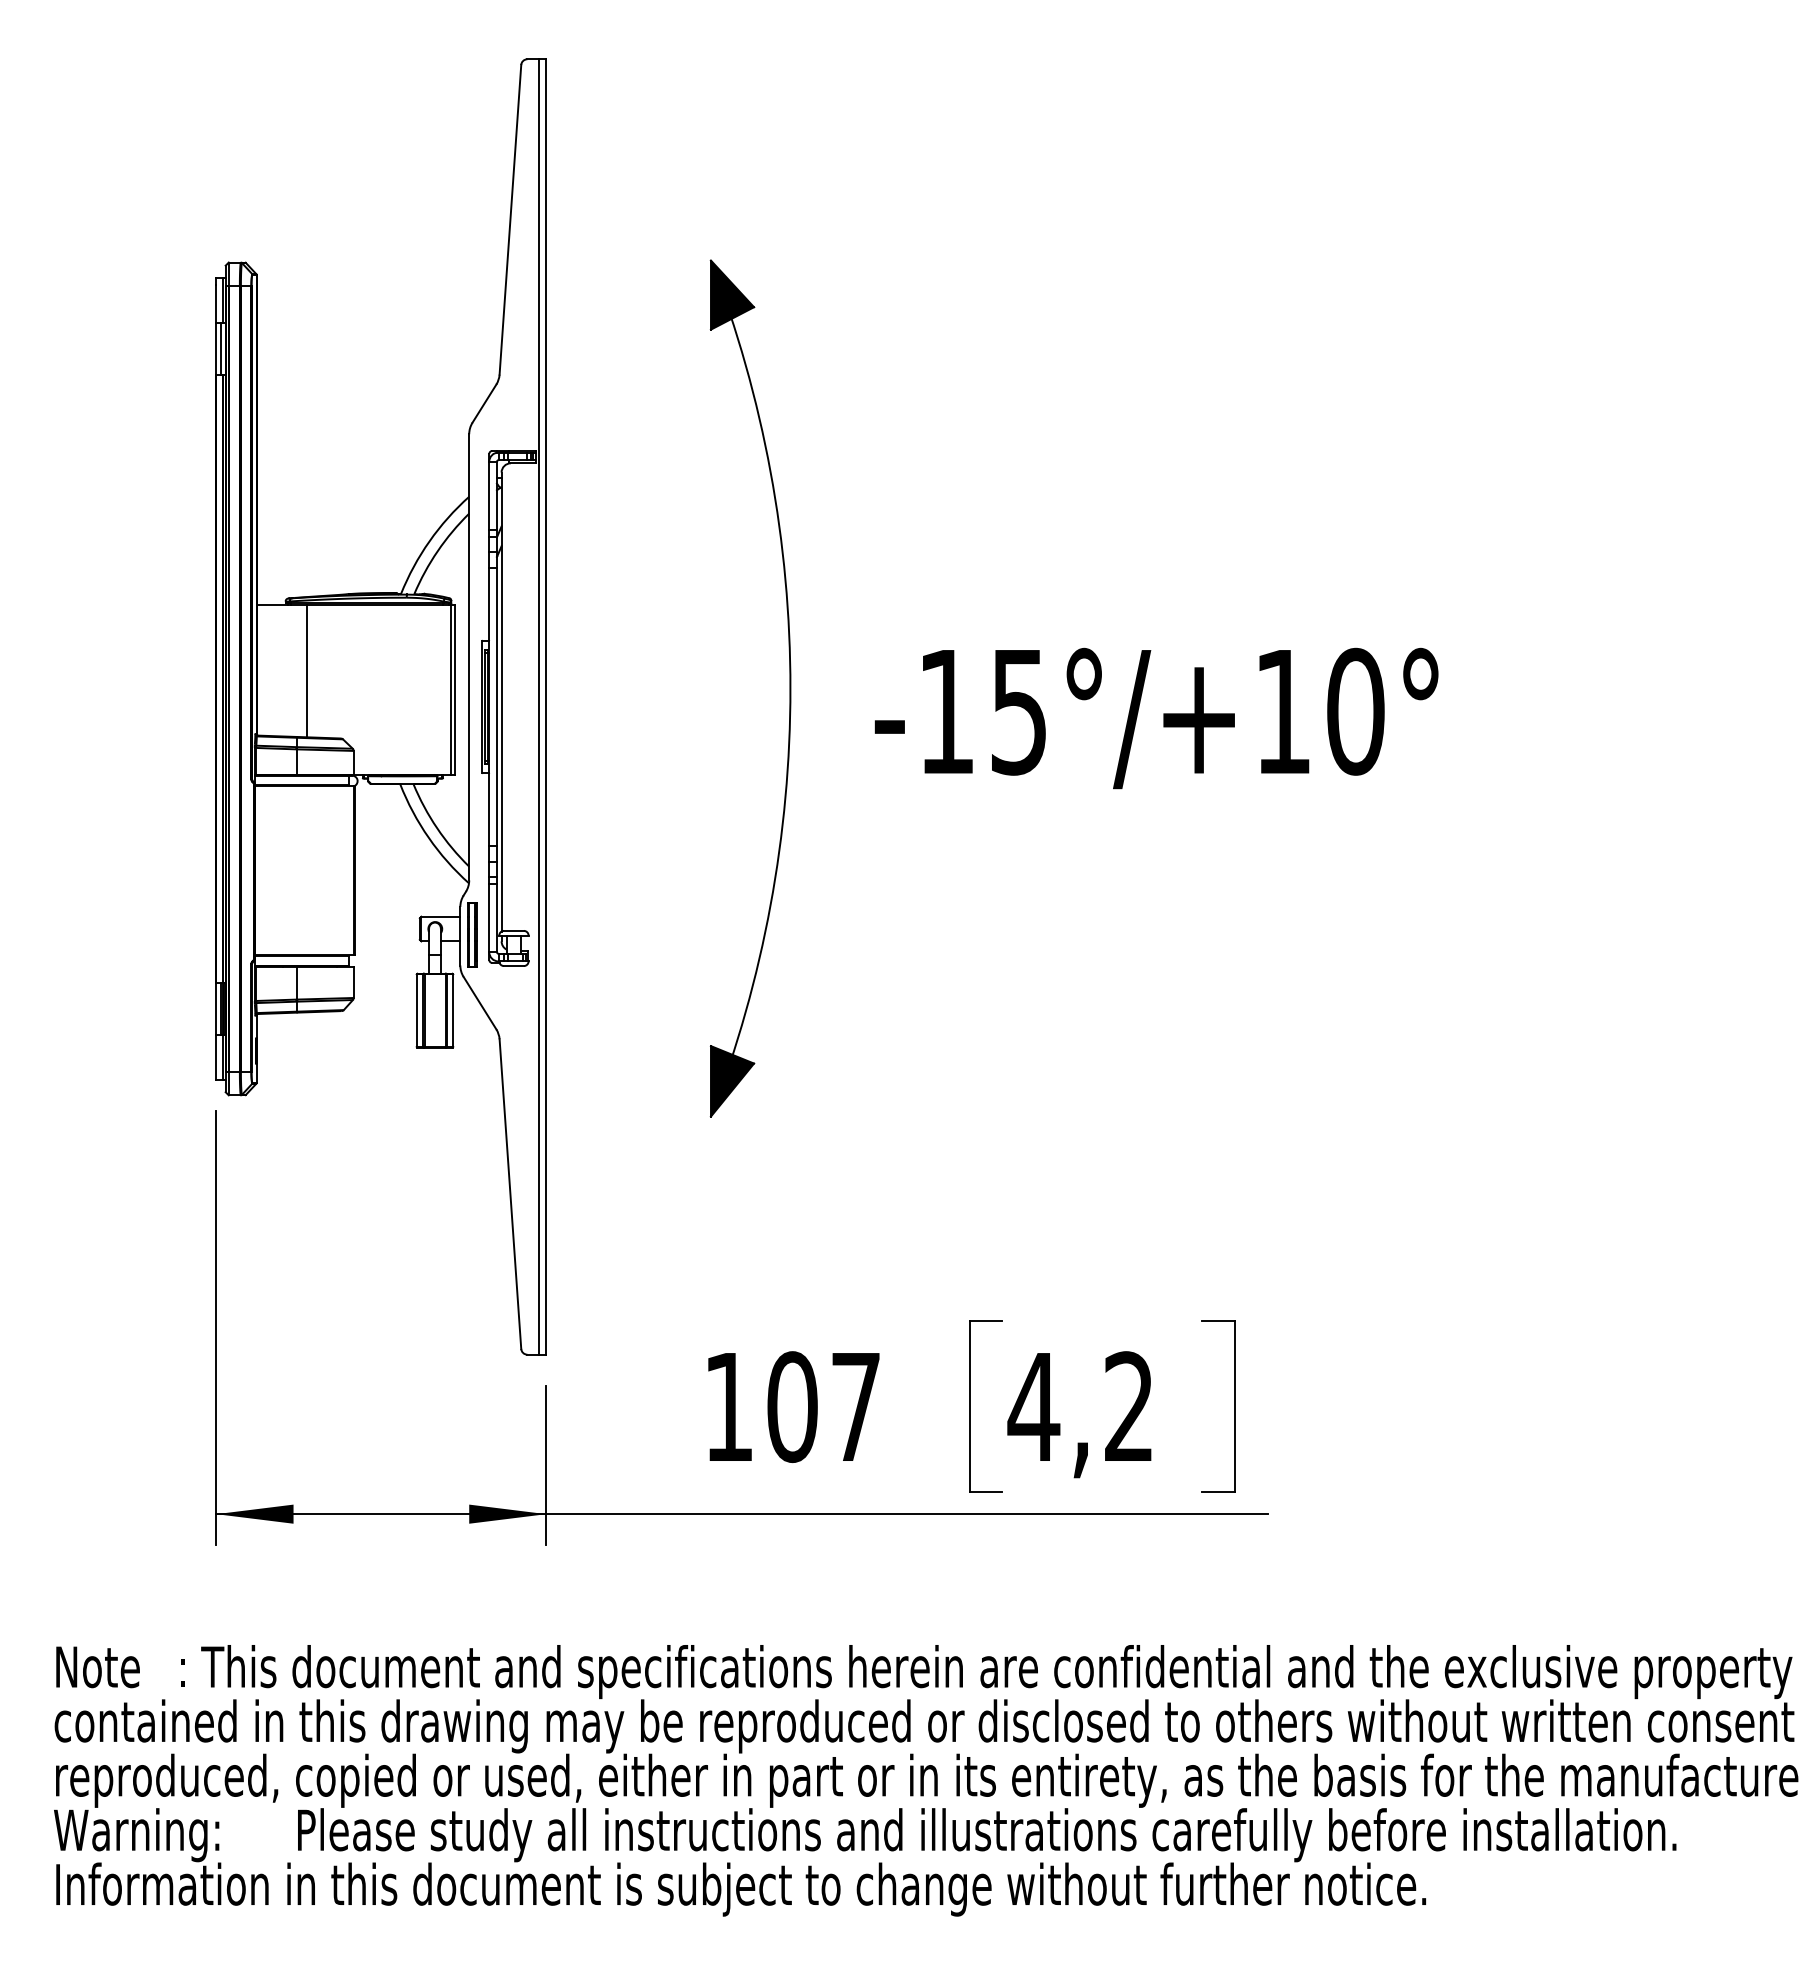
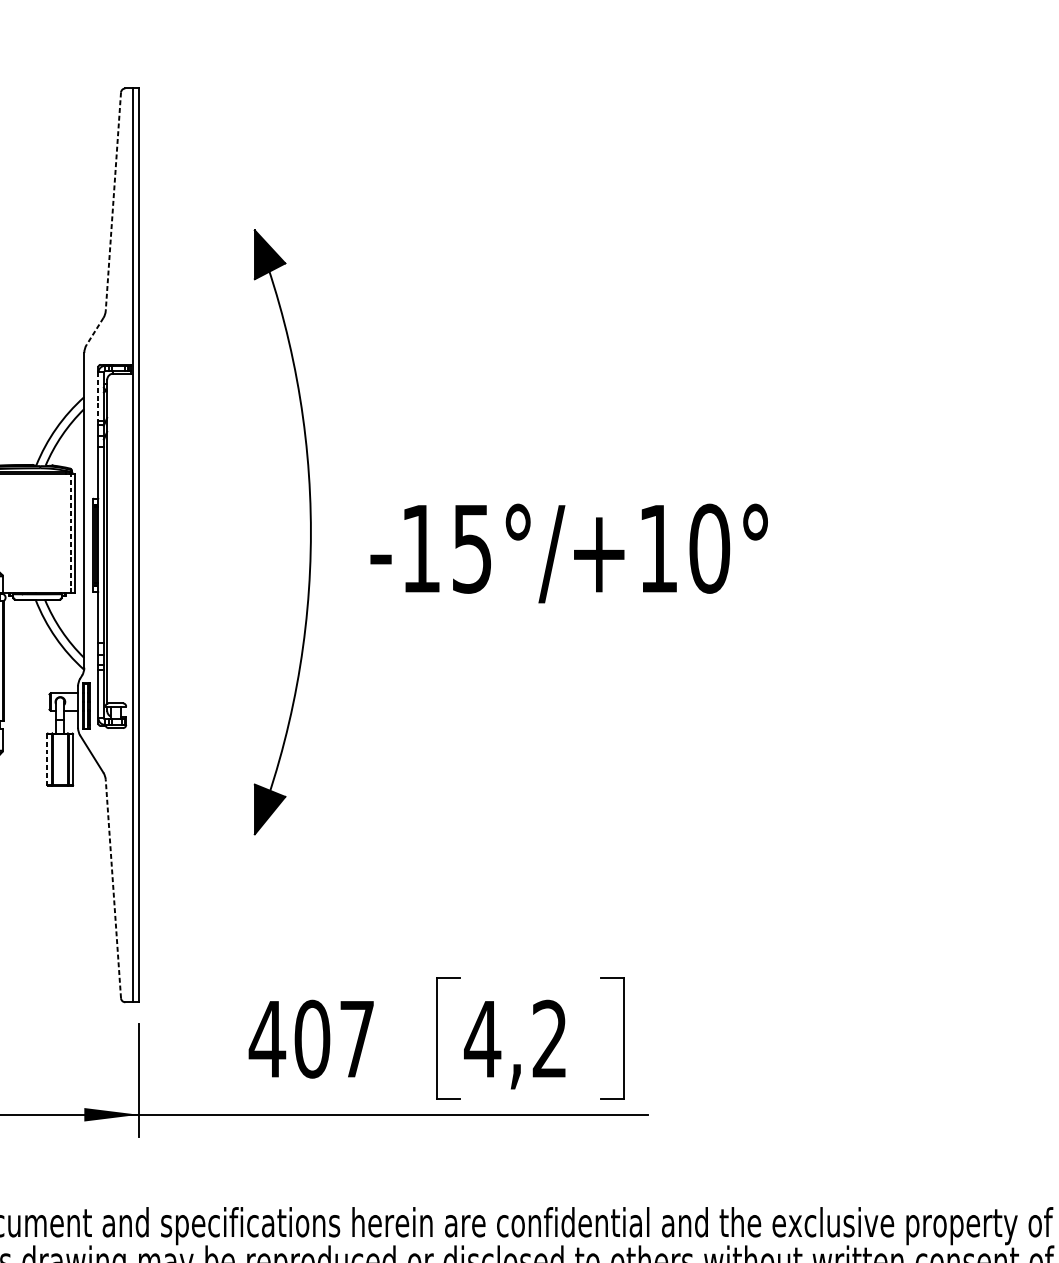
line: (510, 220) -> (113, 202), solid -> dashed
line: (484, 403) -> (95, 331), solid -> dashed
line: (489, 496) -> (98, 396), solid -> dashed
line: (450, 690) -> (71, 533), solid -> dashed
line: (416, 1011) -> (47, 760), solid -> dashed
line: (510, 1193) -> (113, 888), solid -> dashed
text: (728, 1406) -> (267, 1038), 107 -> 407

